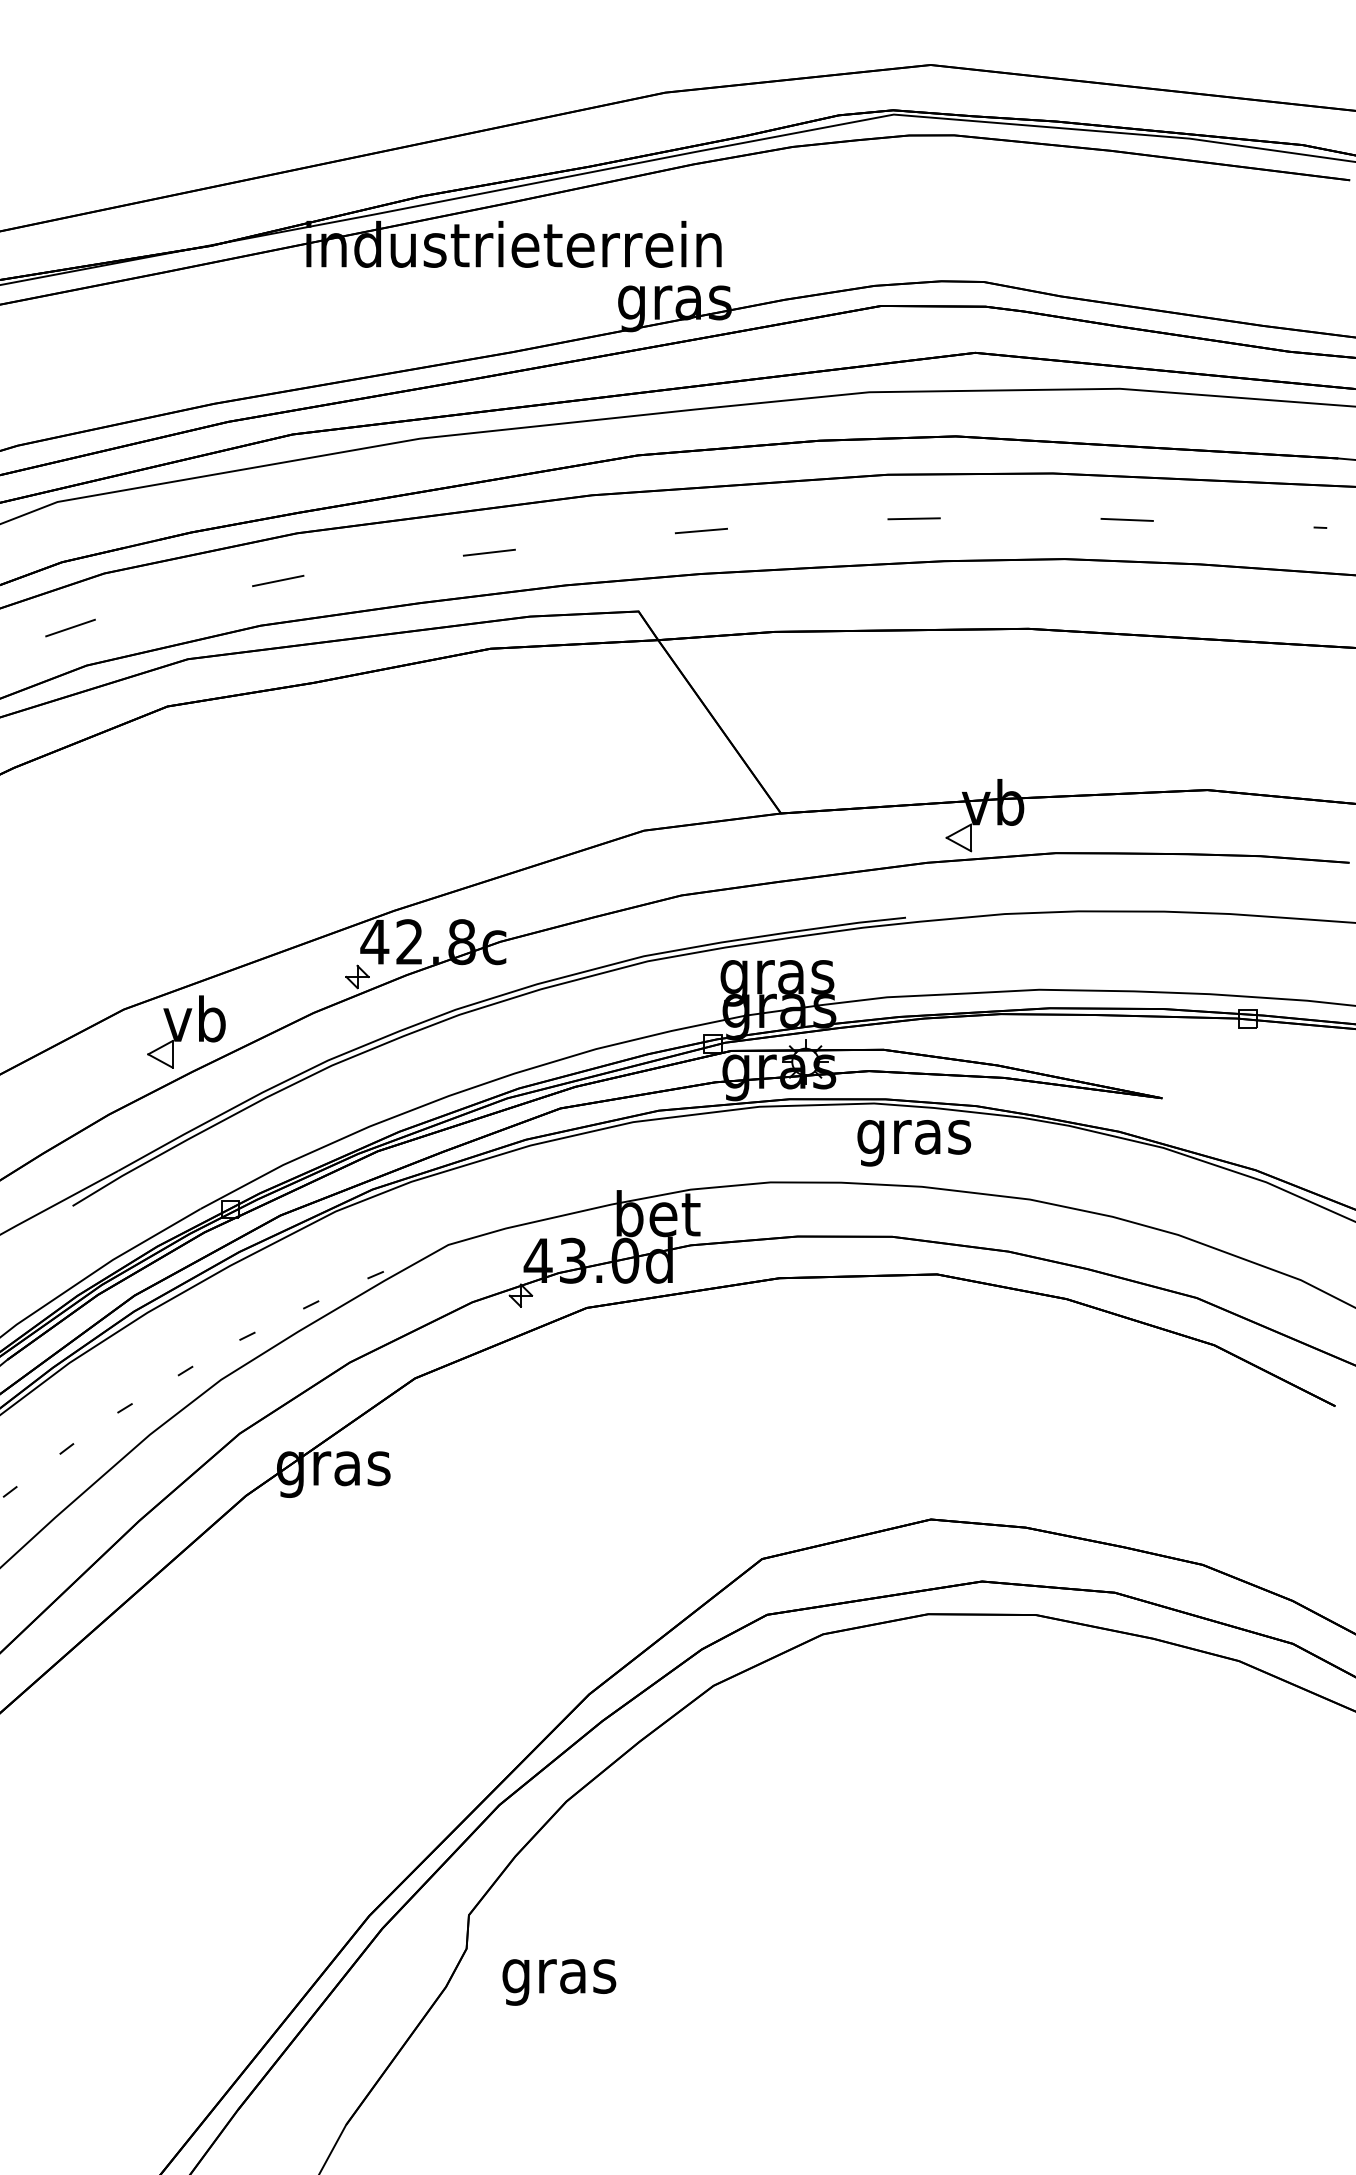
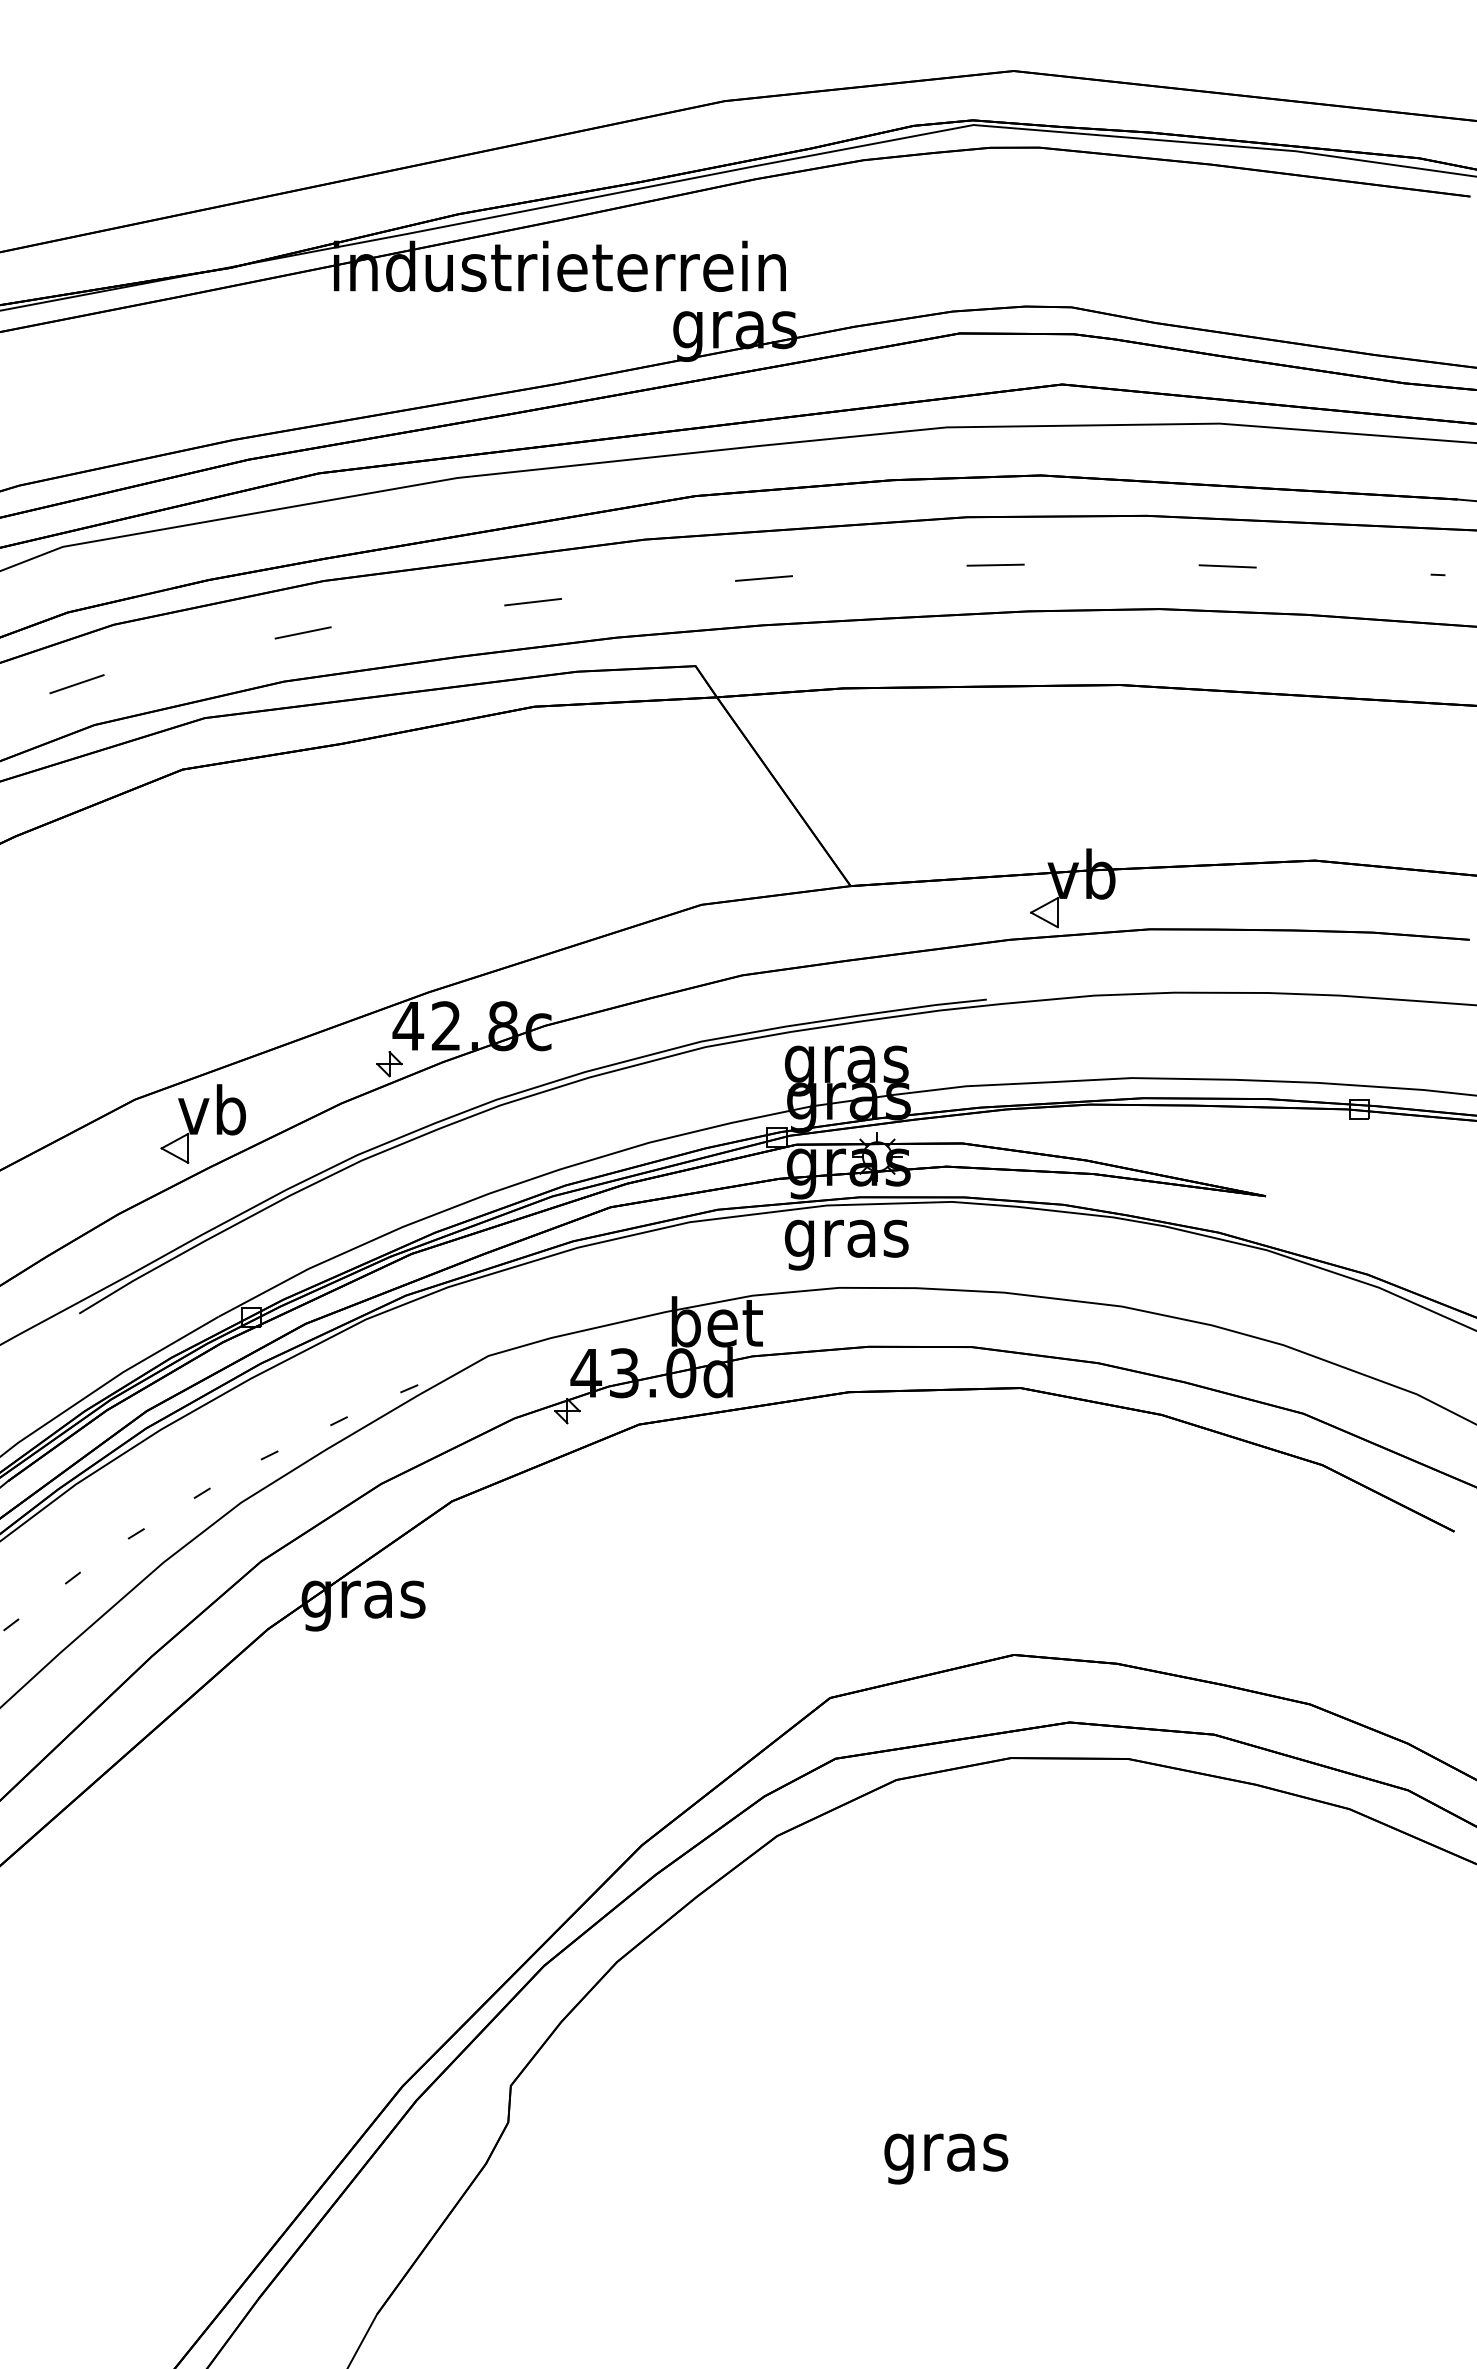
text: (914, 1142) -> (846, 1244), moved
text: (559, 1981) -> (946, 2158), moved

